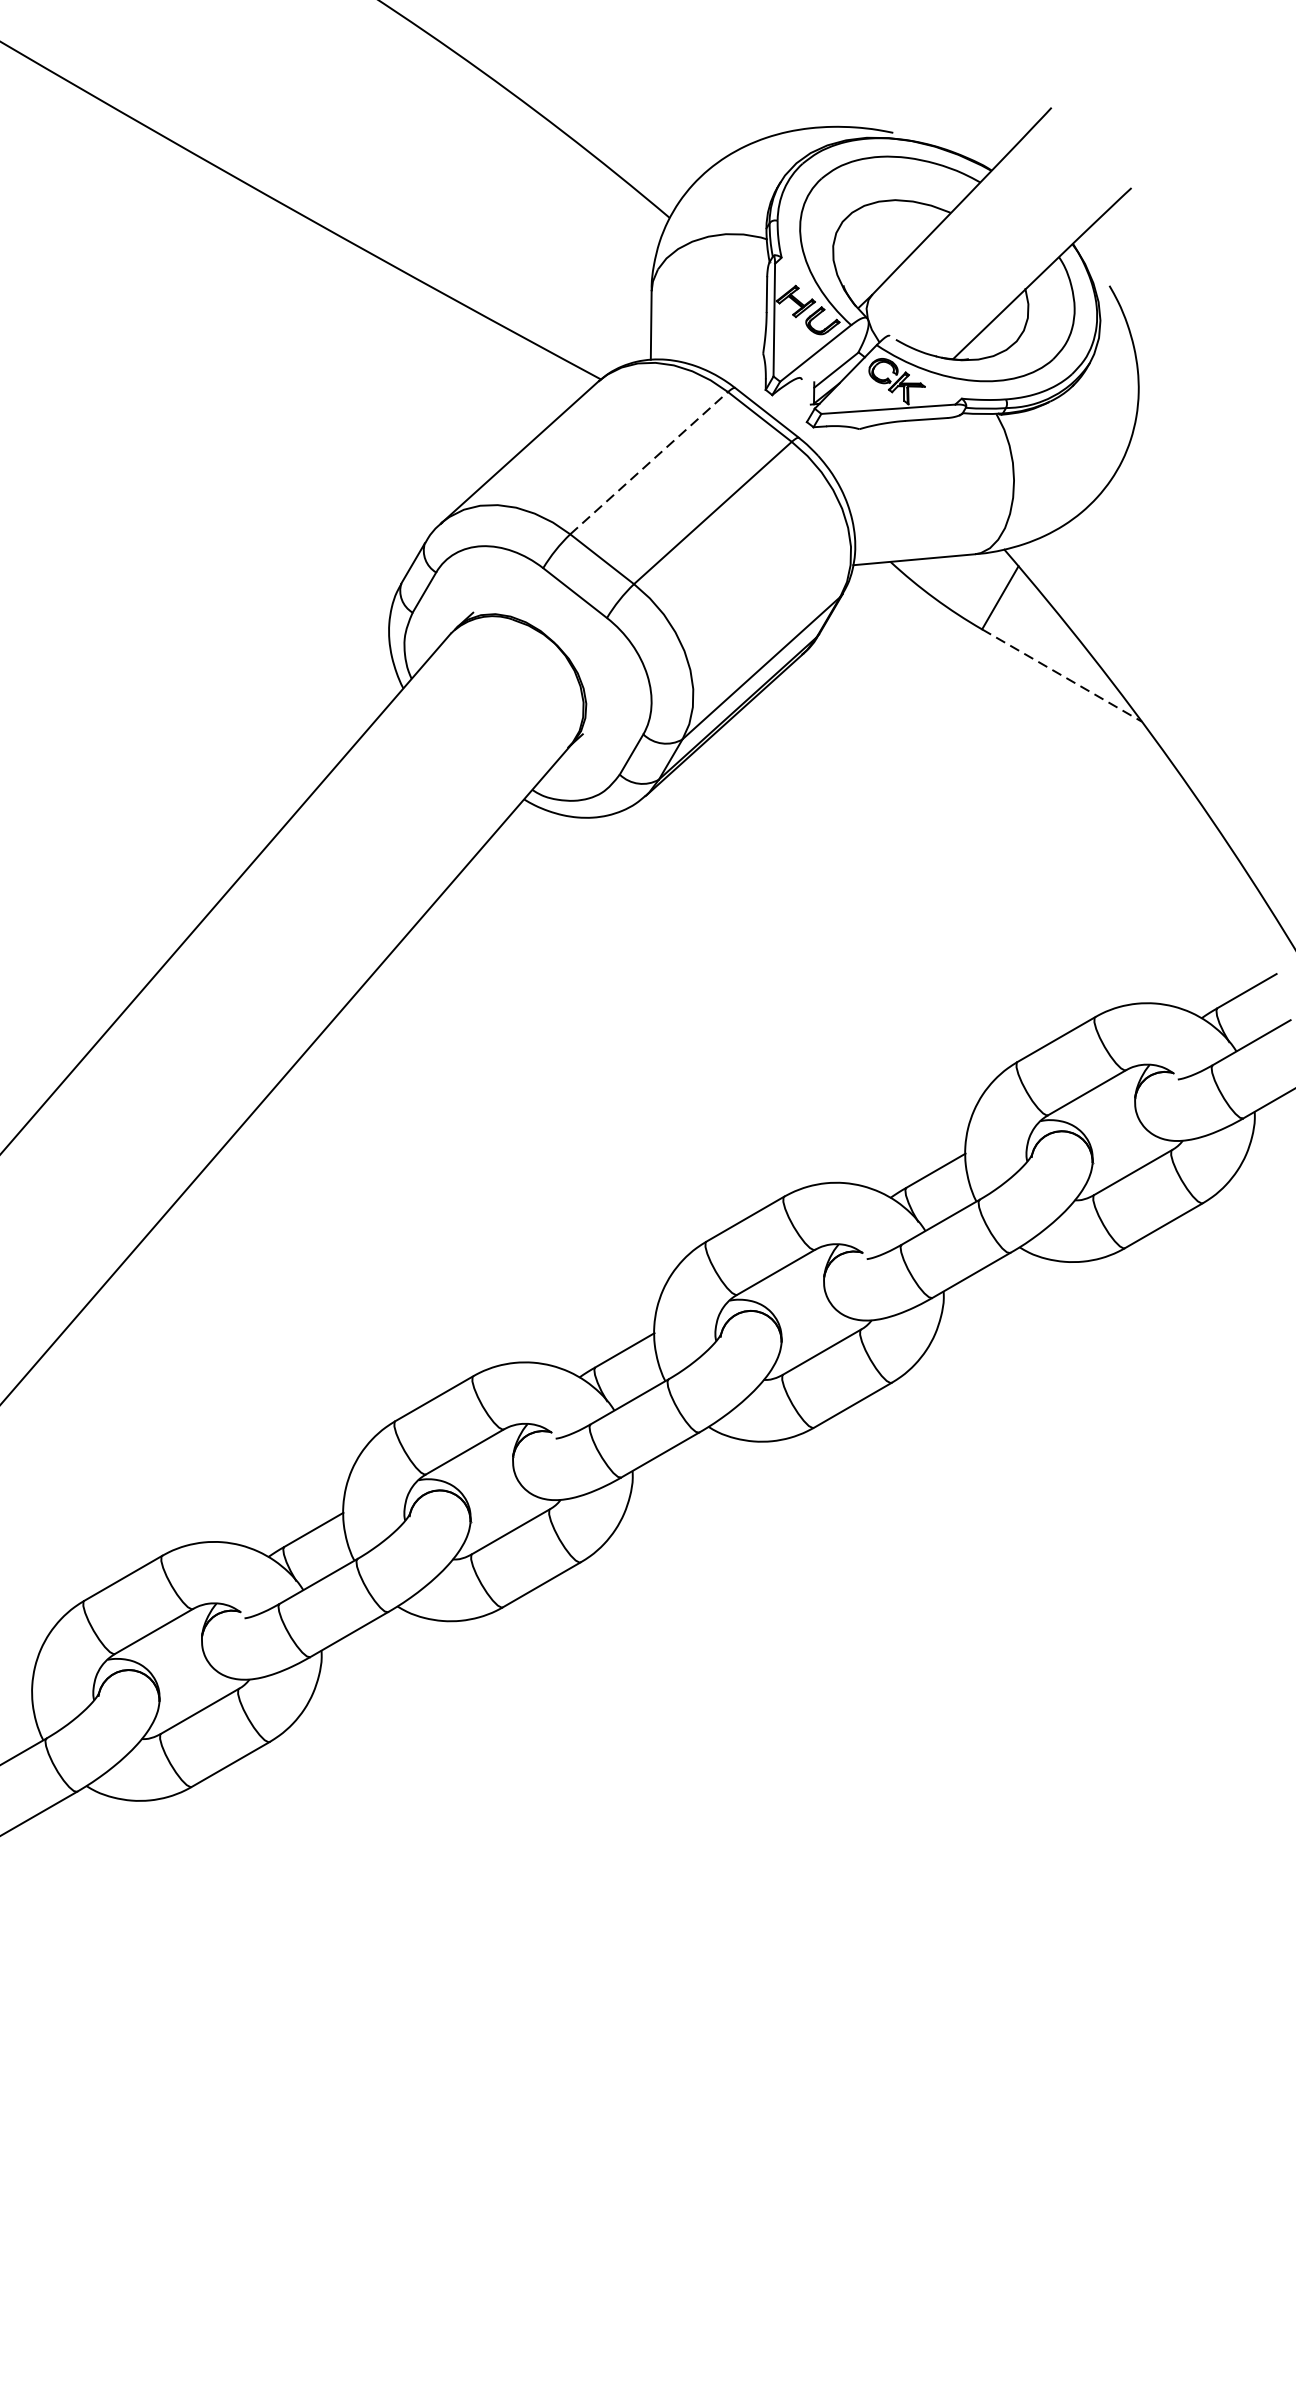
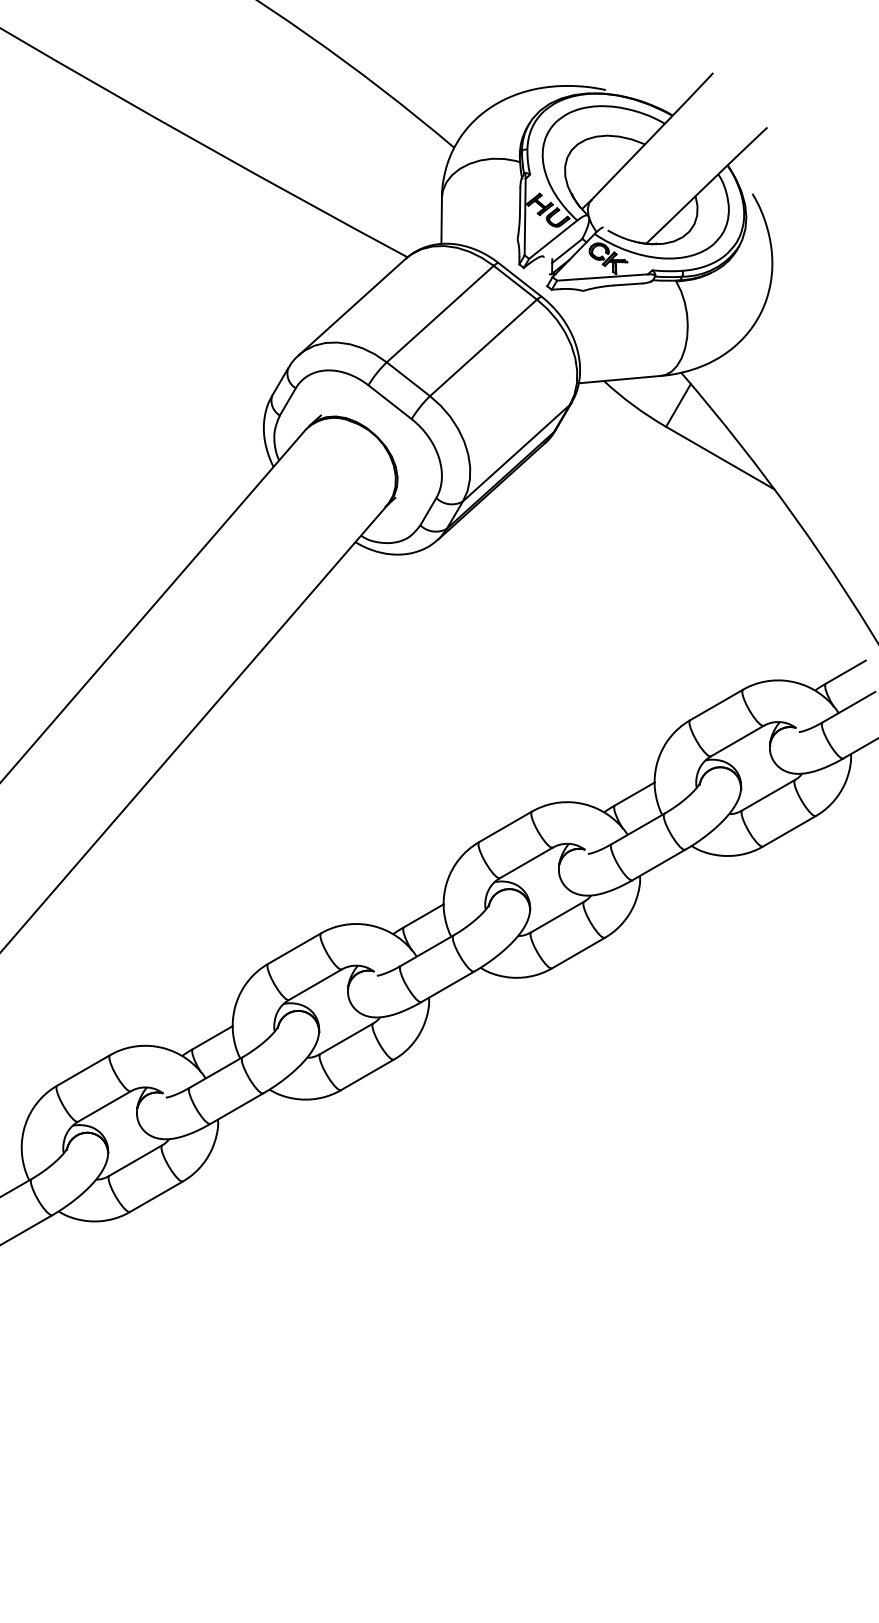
line: (649, 462) -> (440, 313), dashed -> solid
line: (1062, 676) -> (720, 458), dashed -> solid

